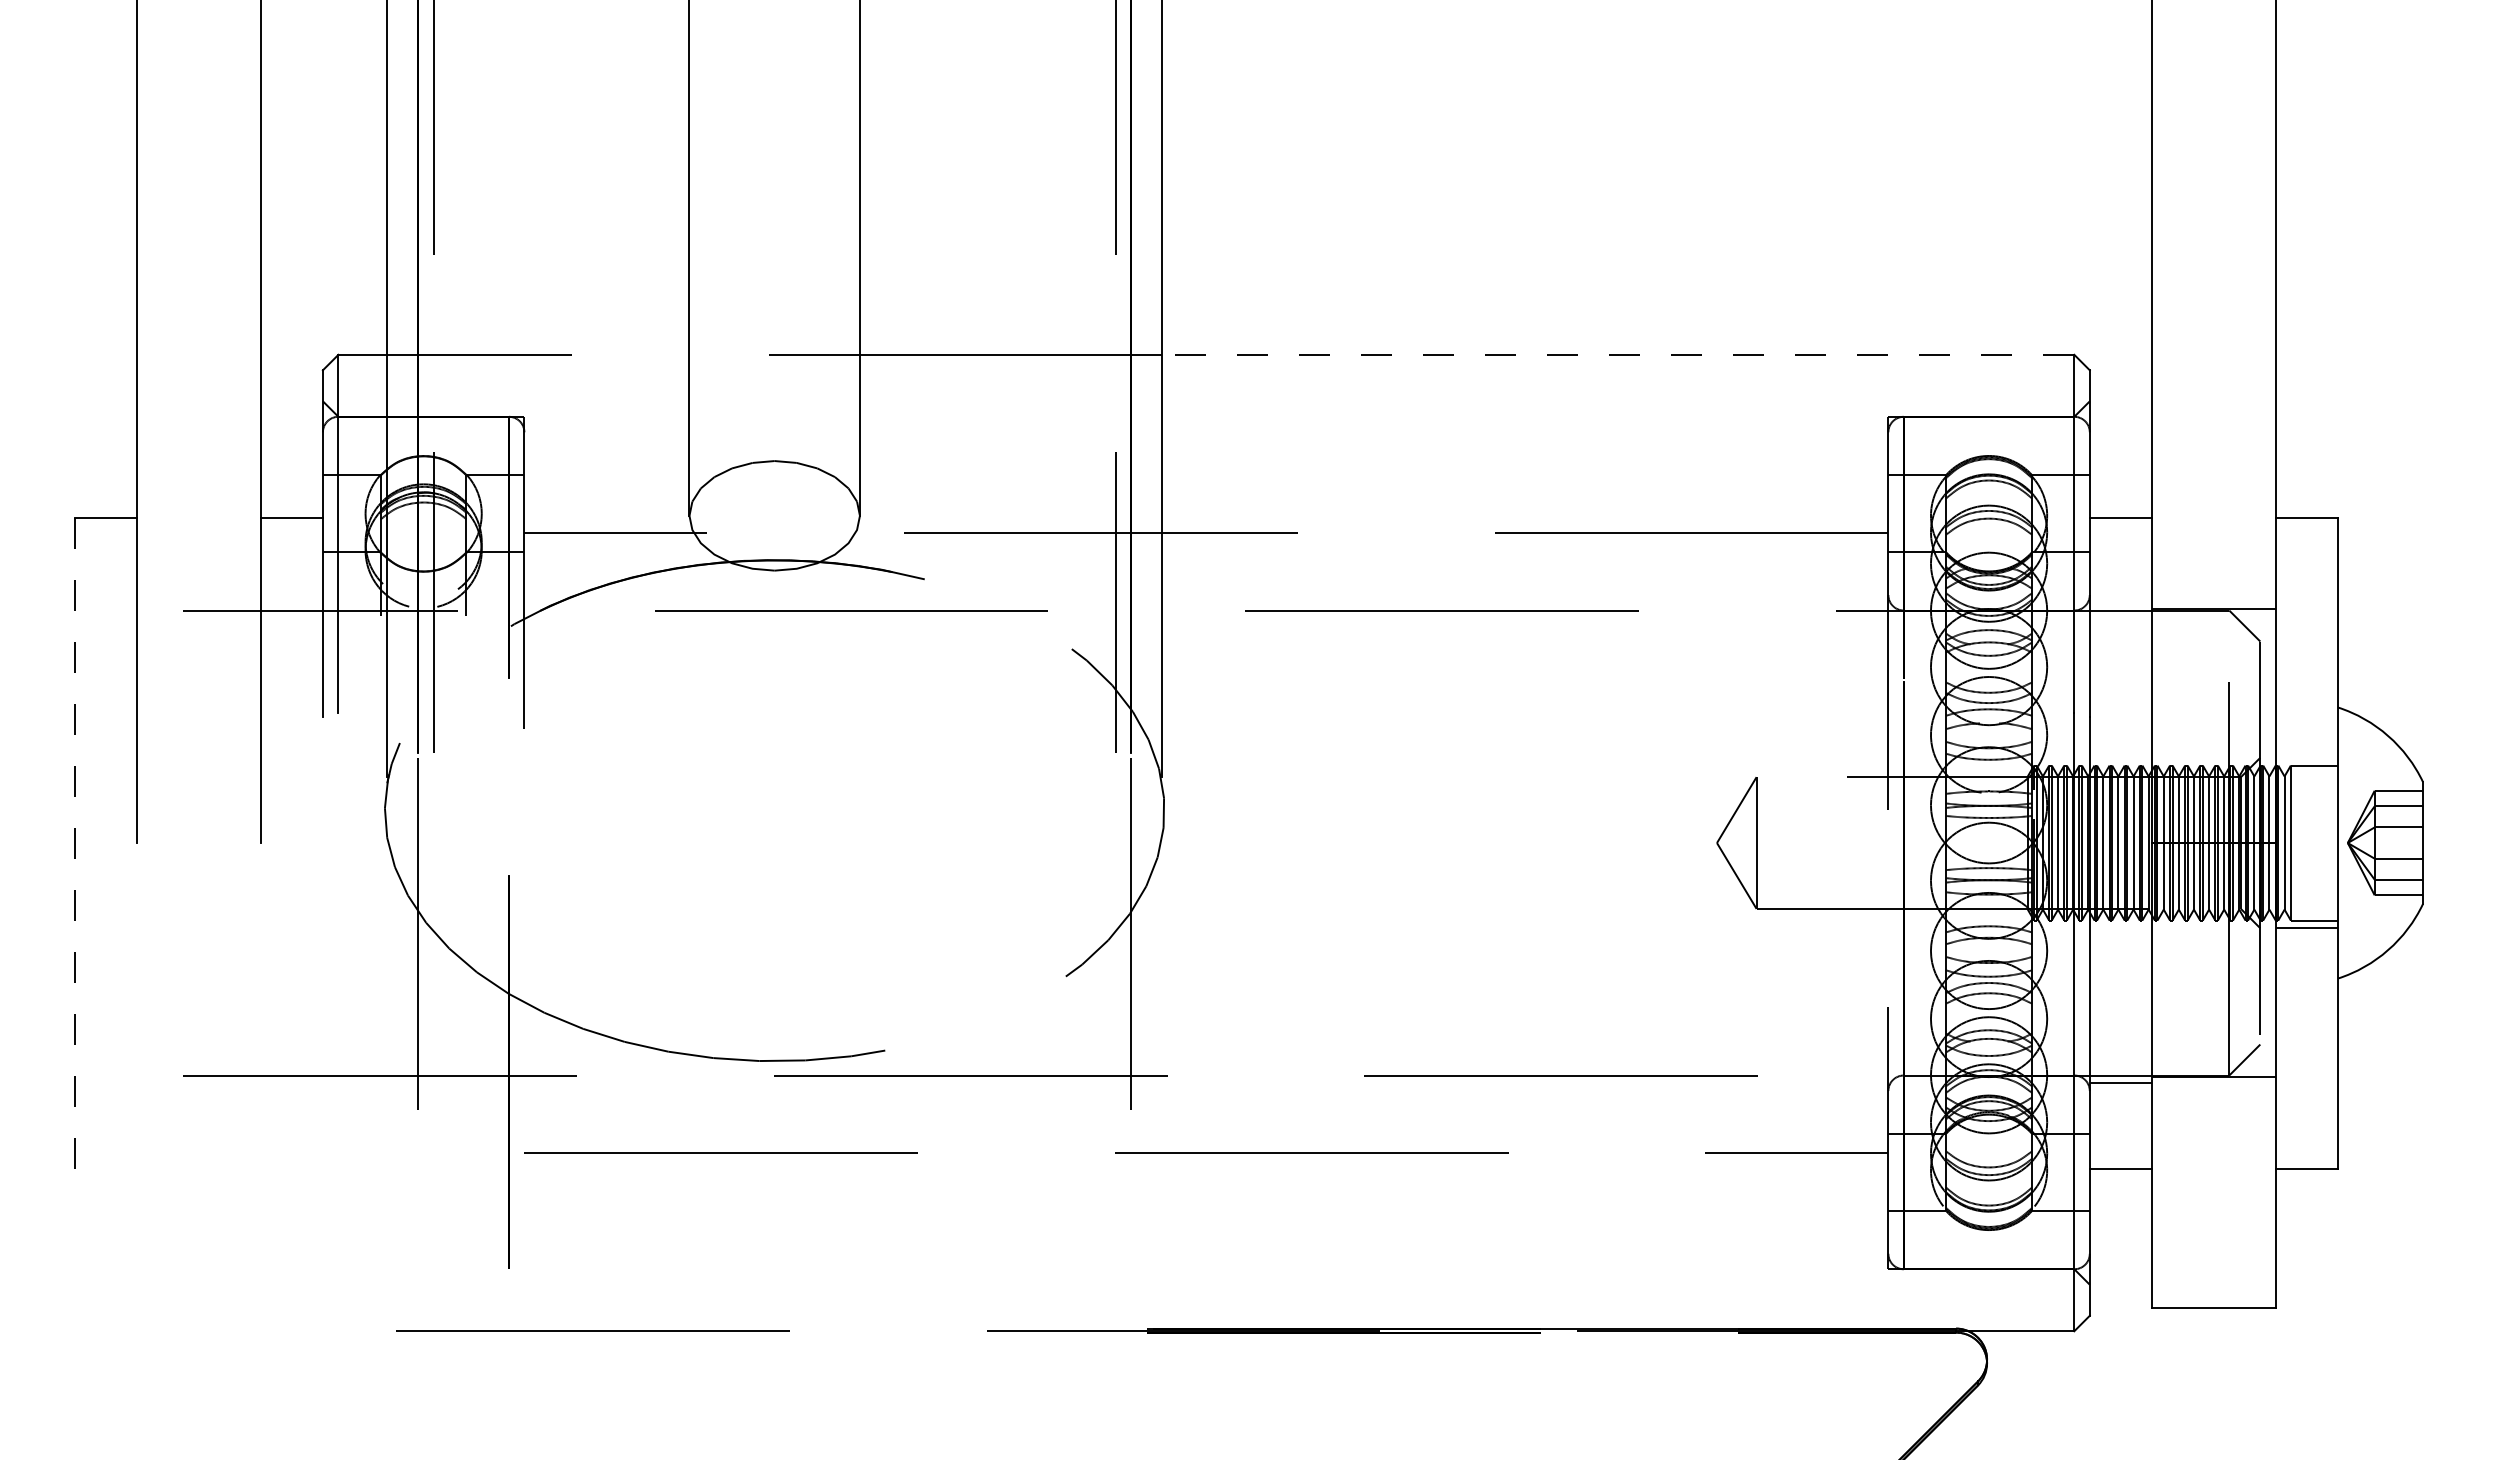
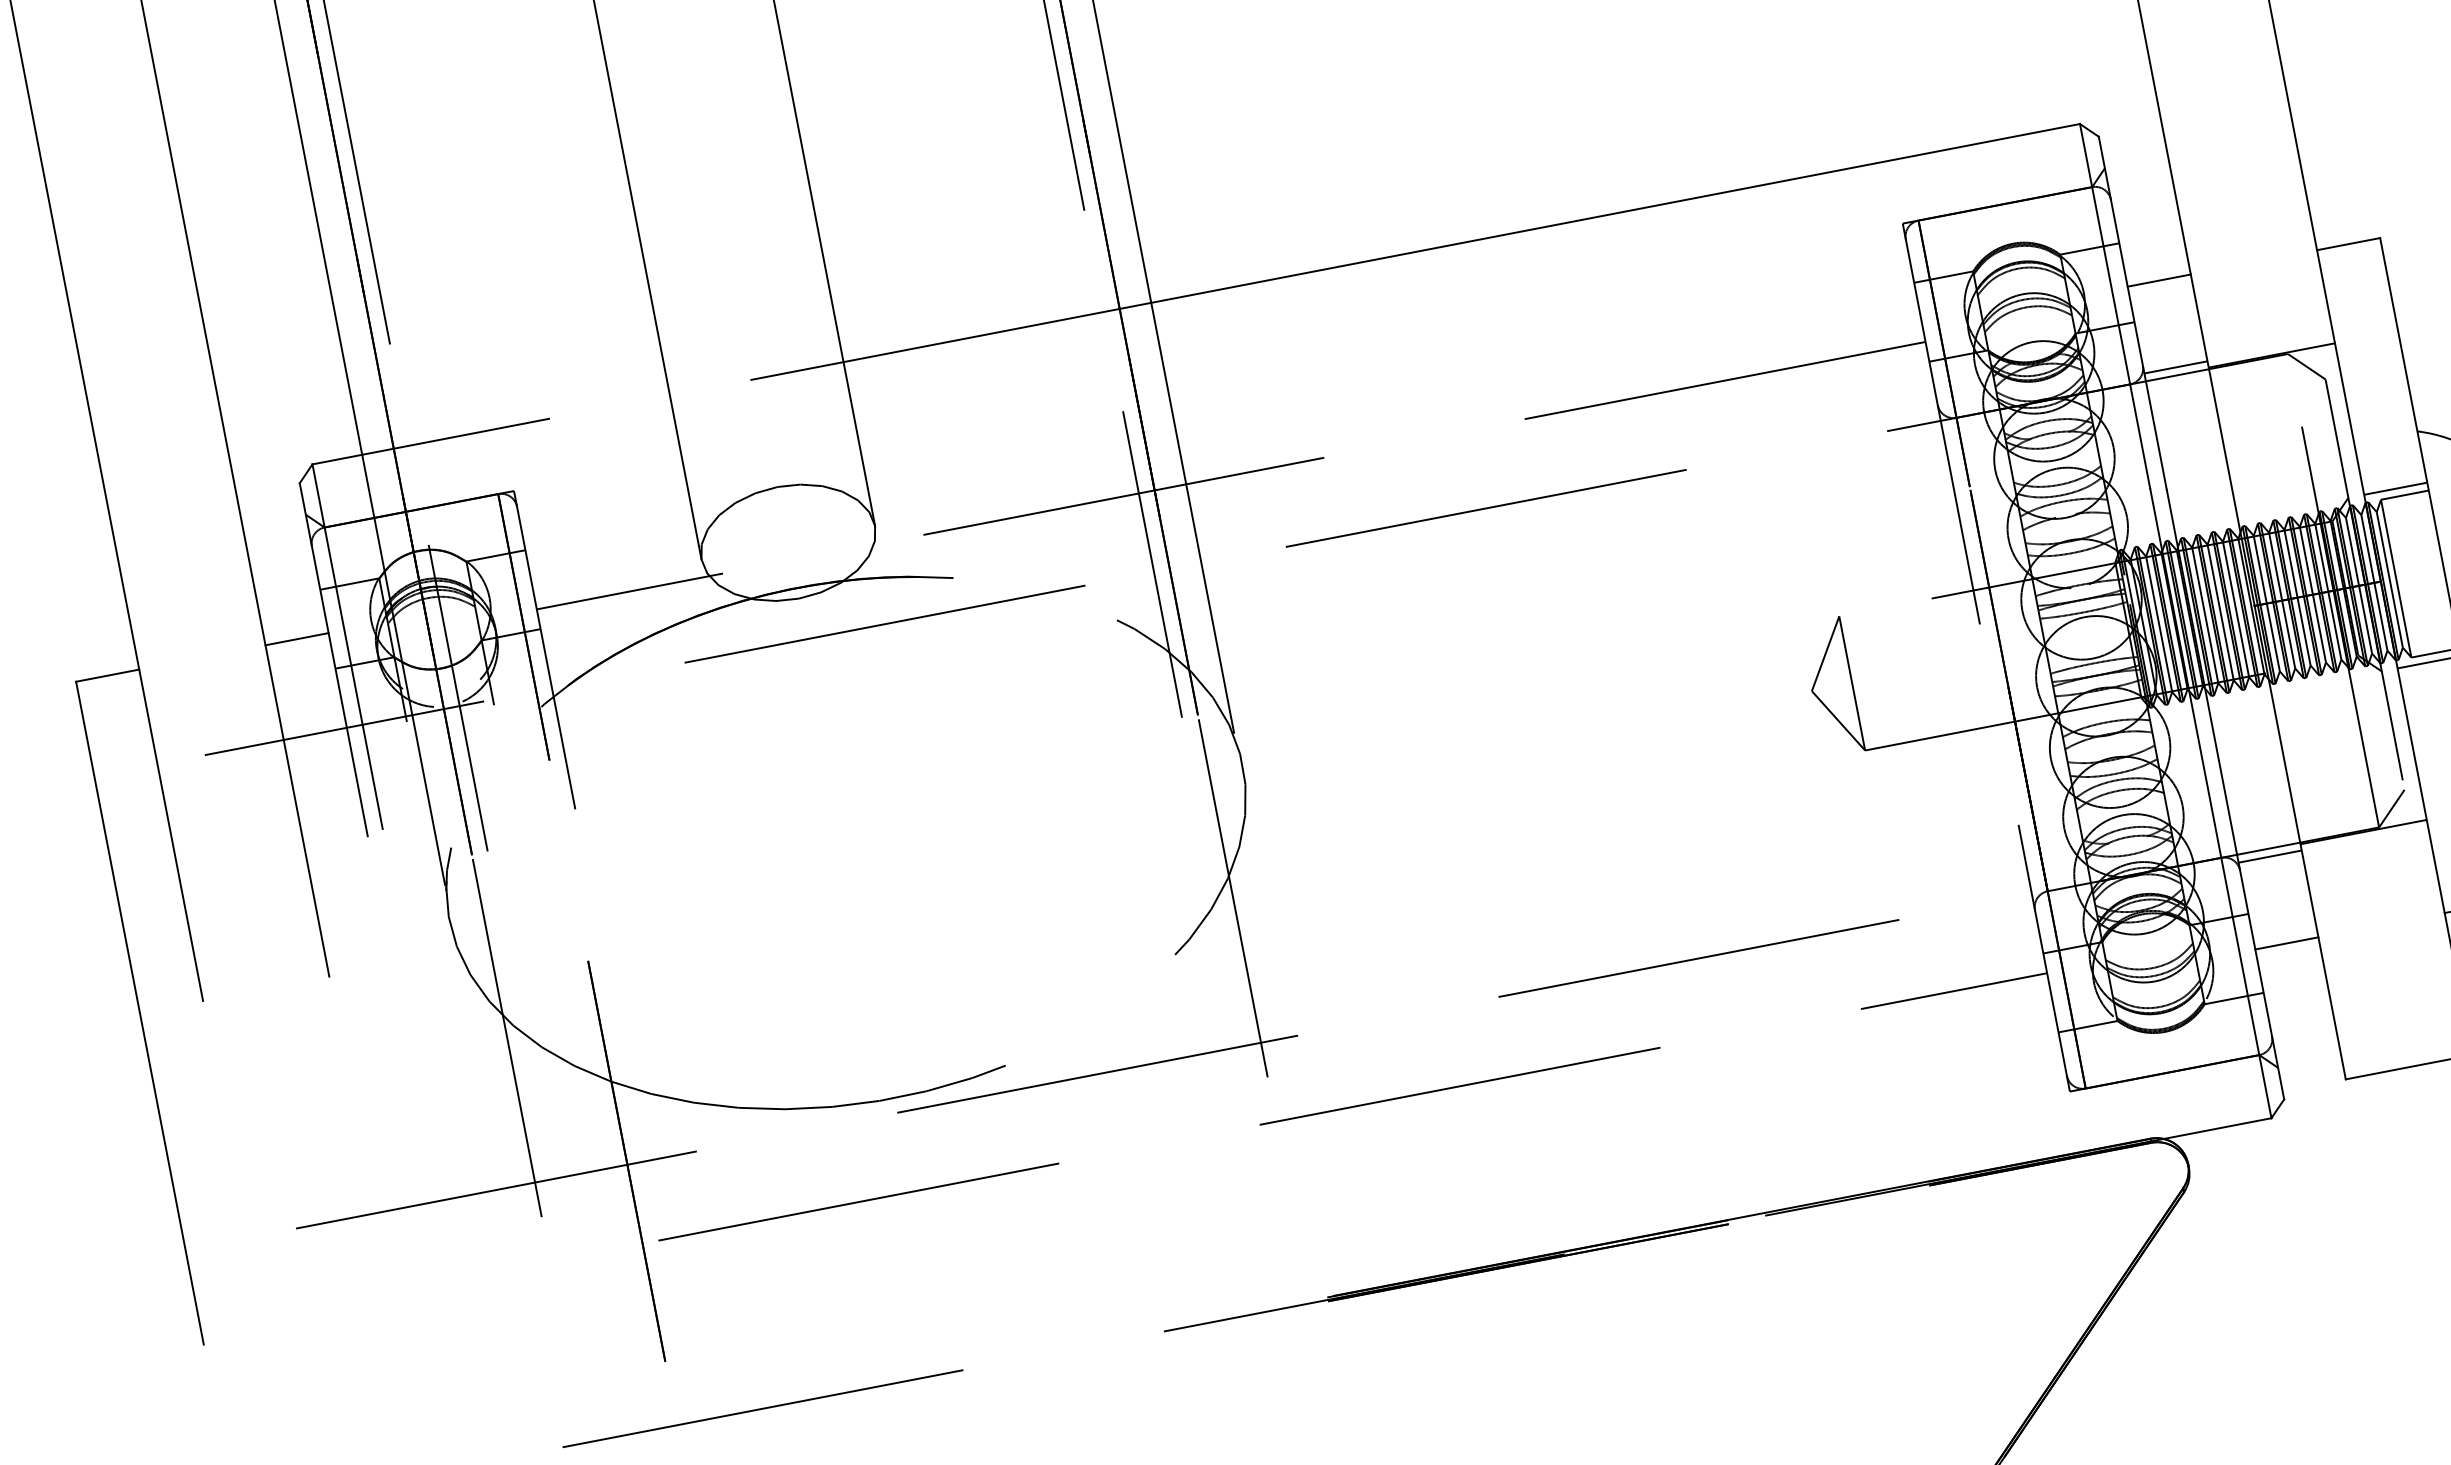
line: (1617, 354) -> (1614, 213), dashed -> solid
line: (2120, 602) -> (2175, 367), added
line: (2306, 757) -> (2395, 488), added
line: (74, 842) -> (139, 1012), dashed -> solid

